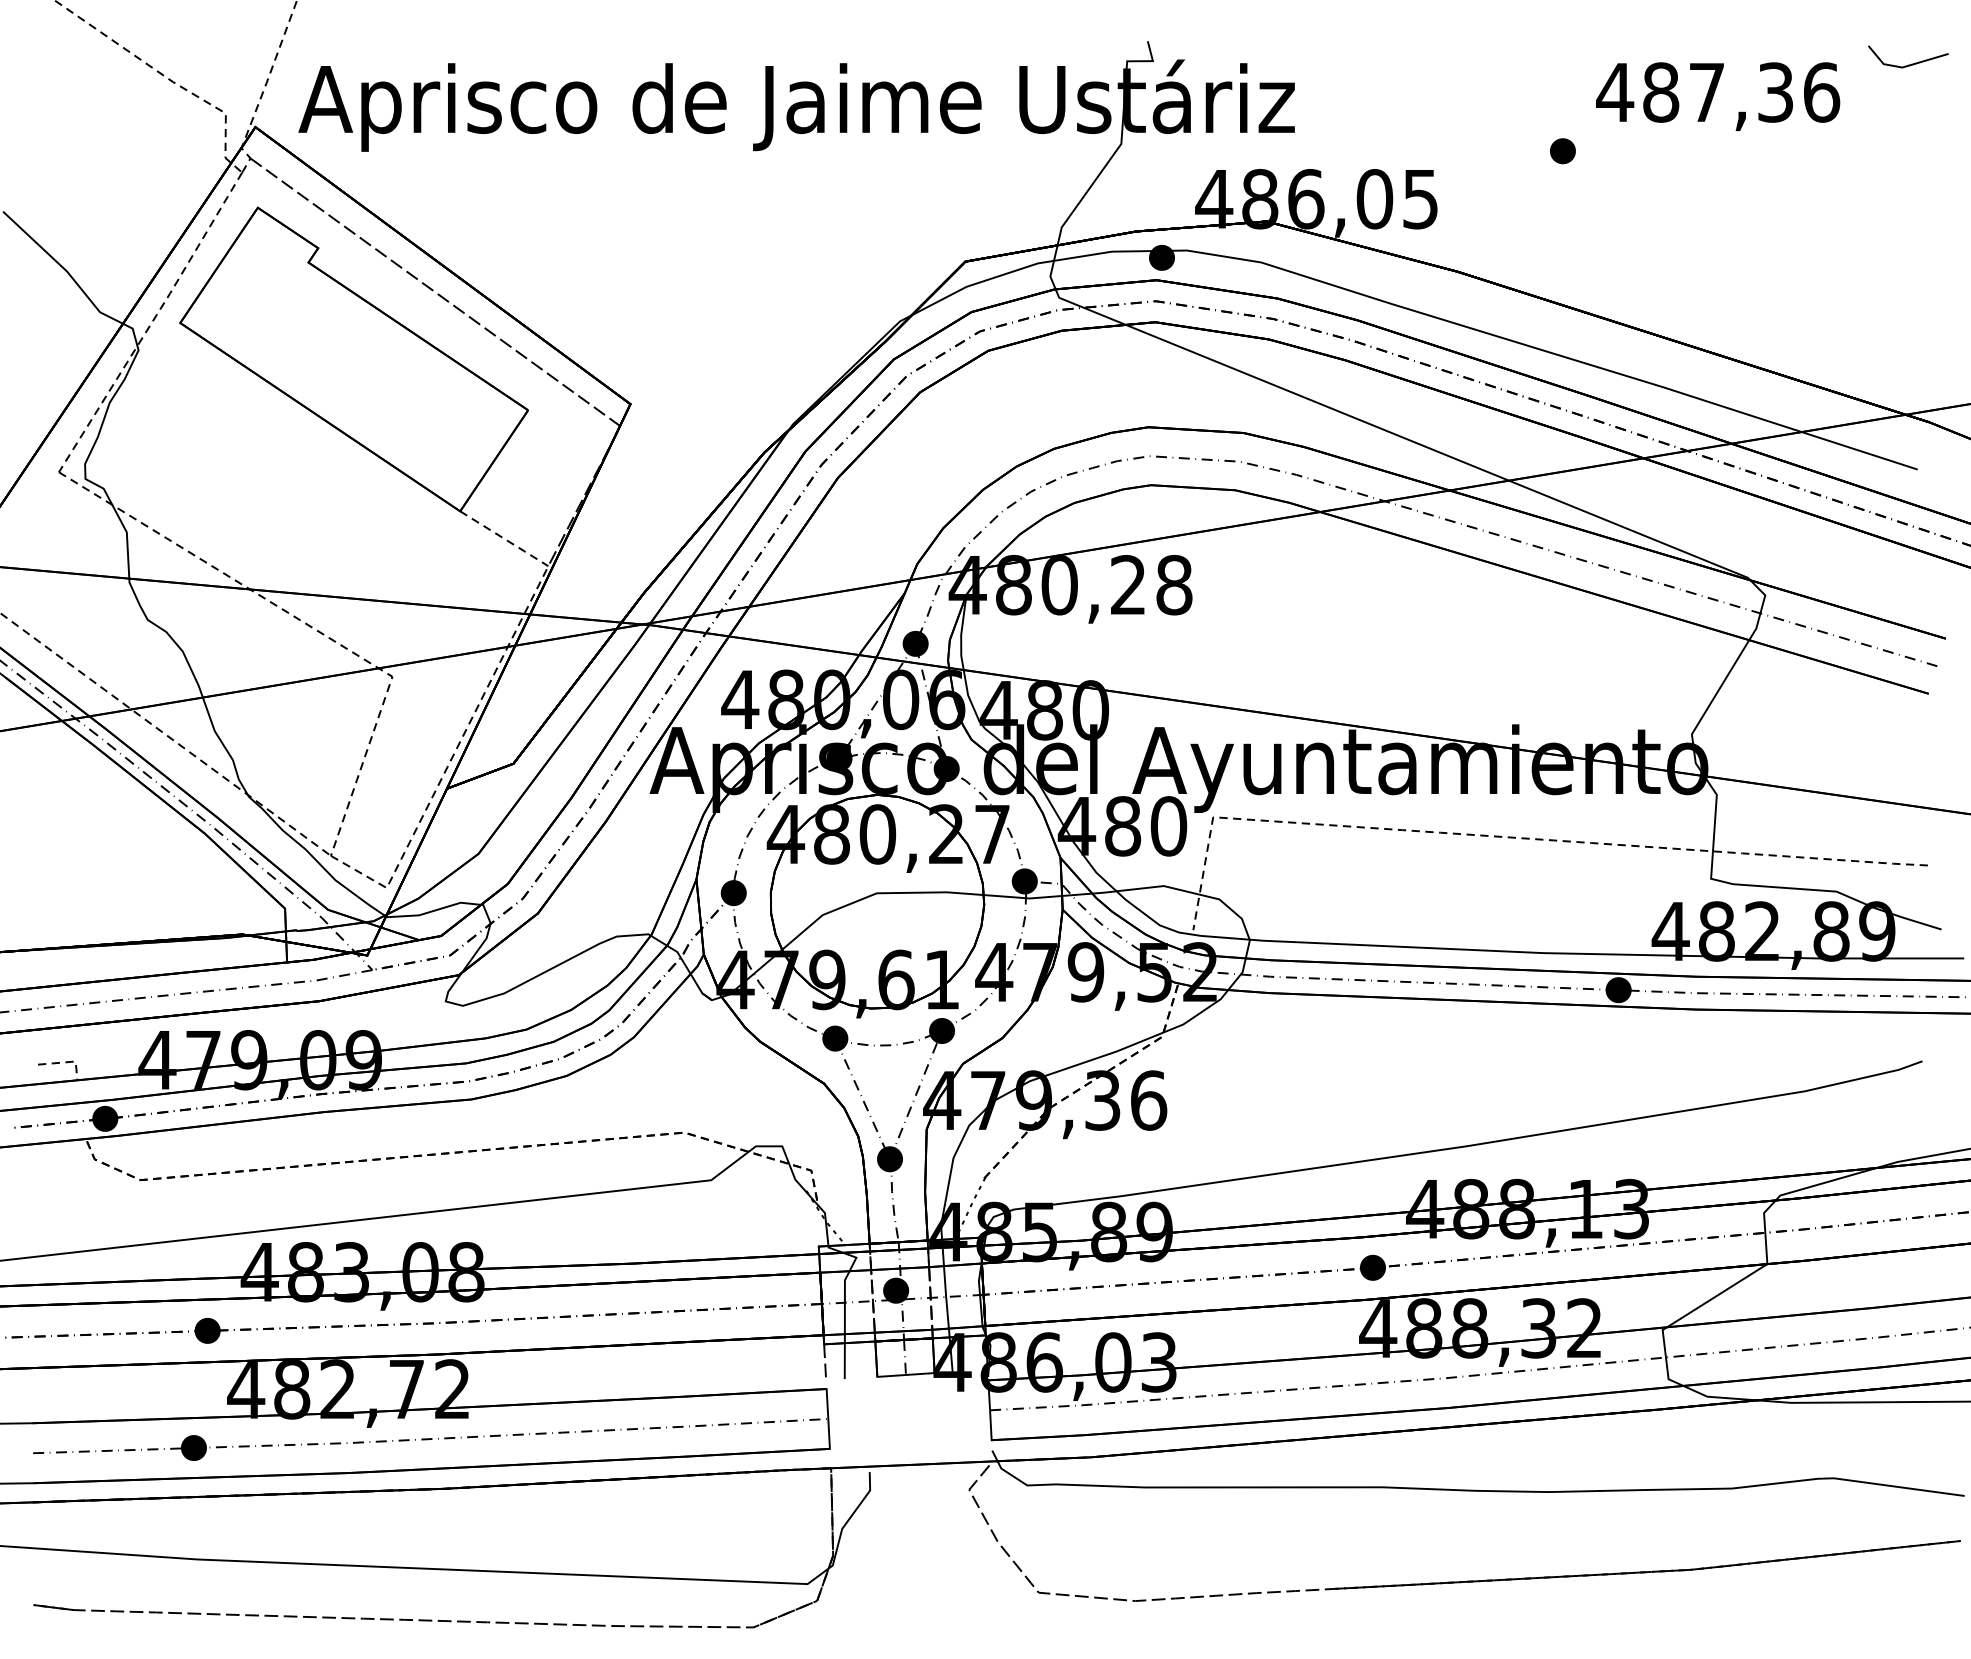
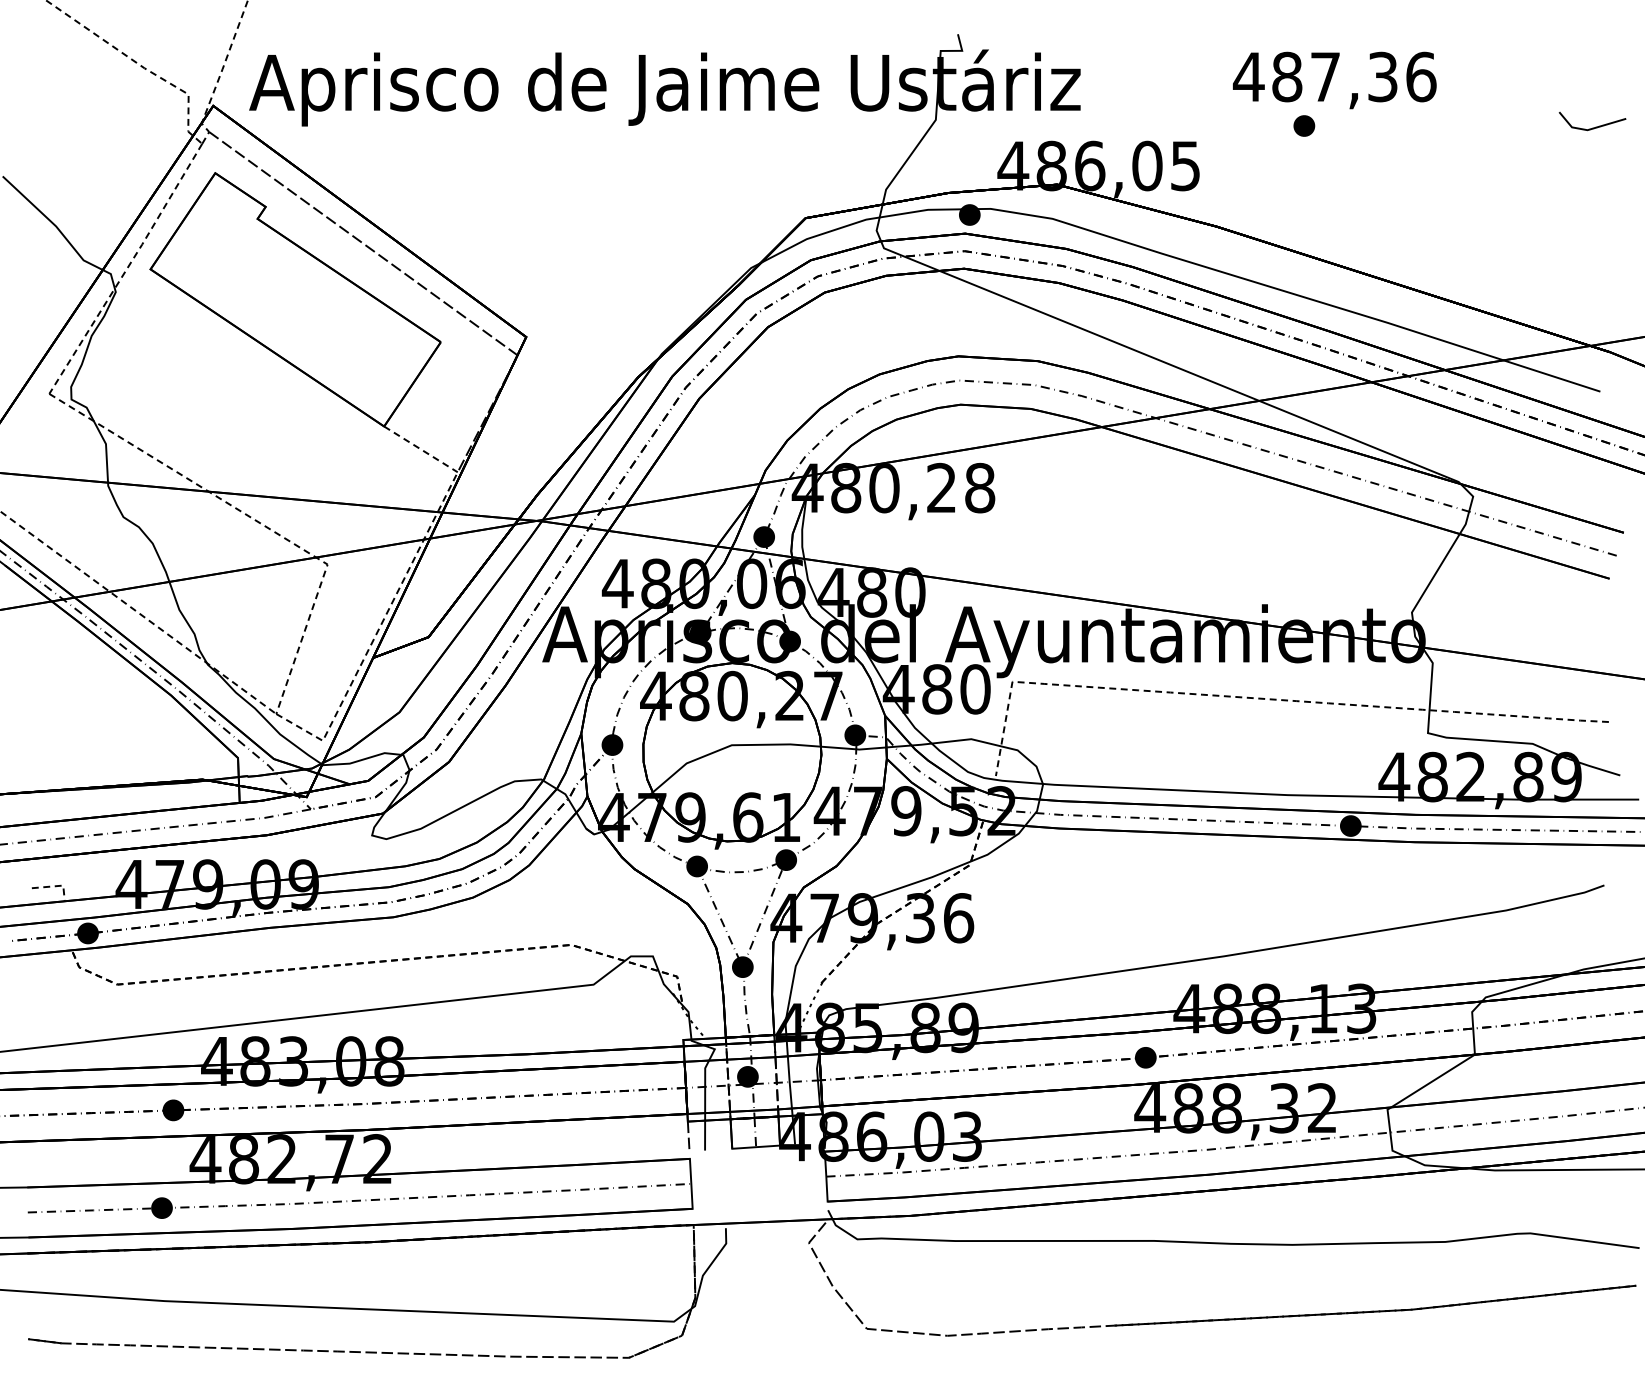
line: (1911, 63) -> (1595, 126), moved
text: (1717, 96) -> (1334, 80), moved

